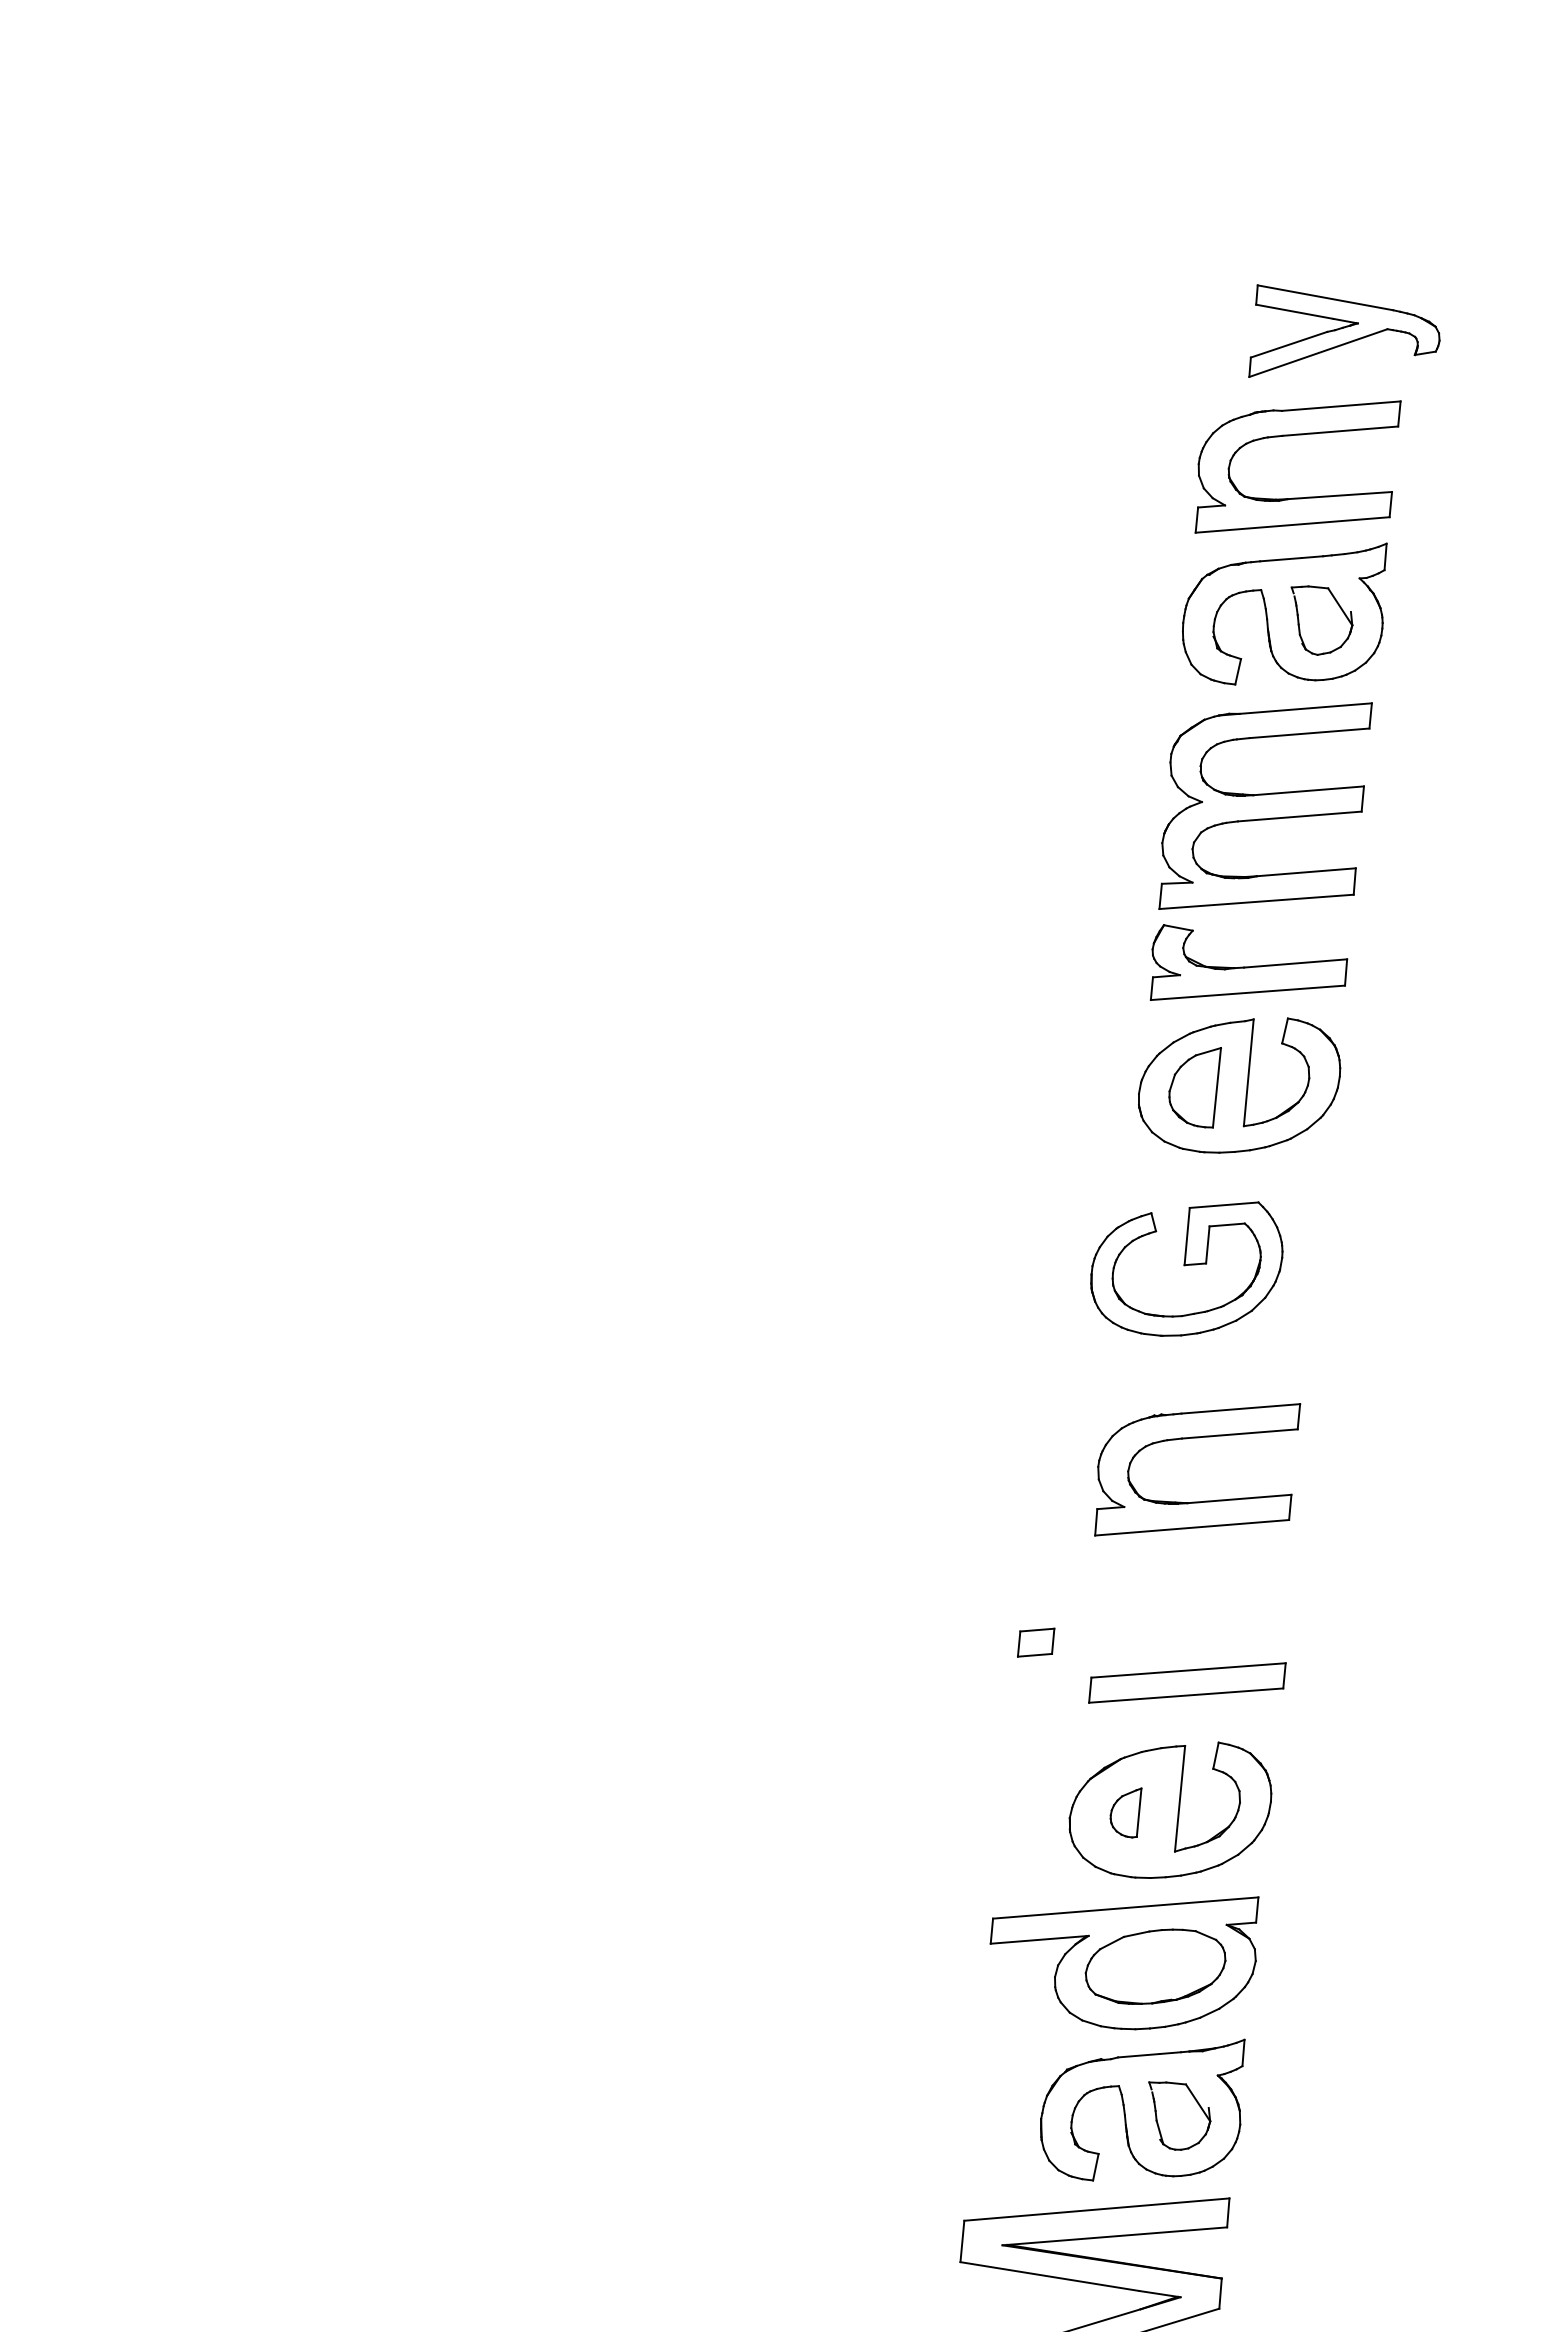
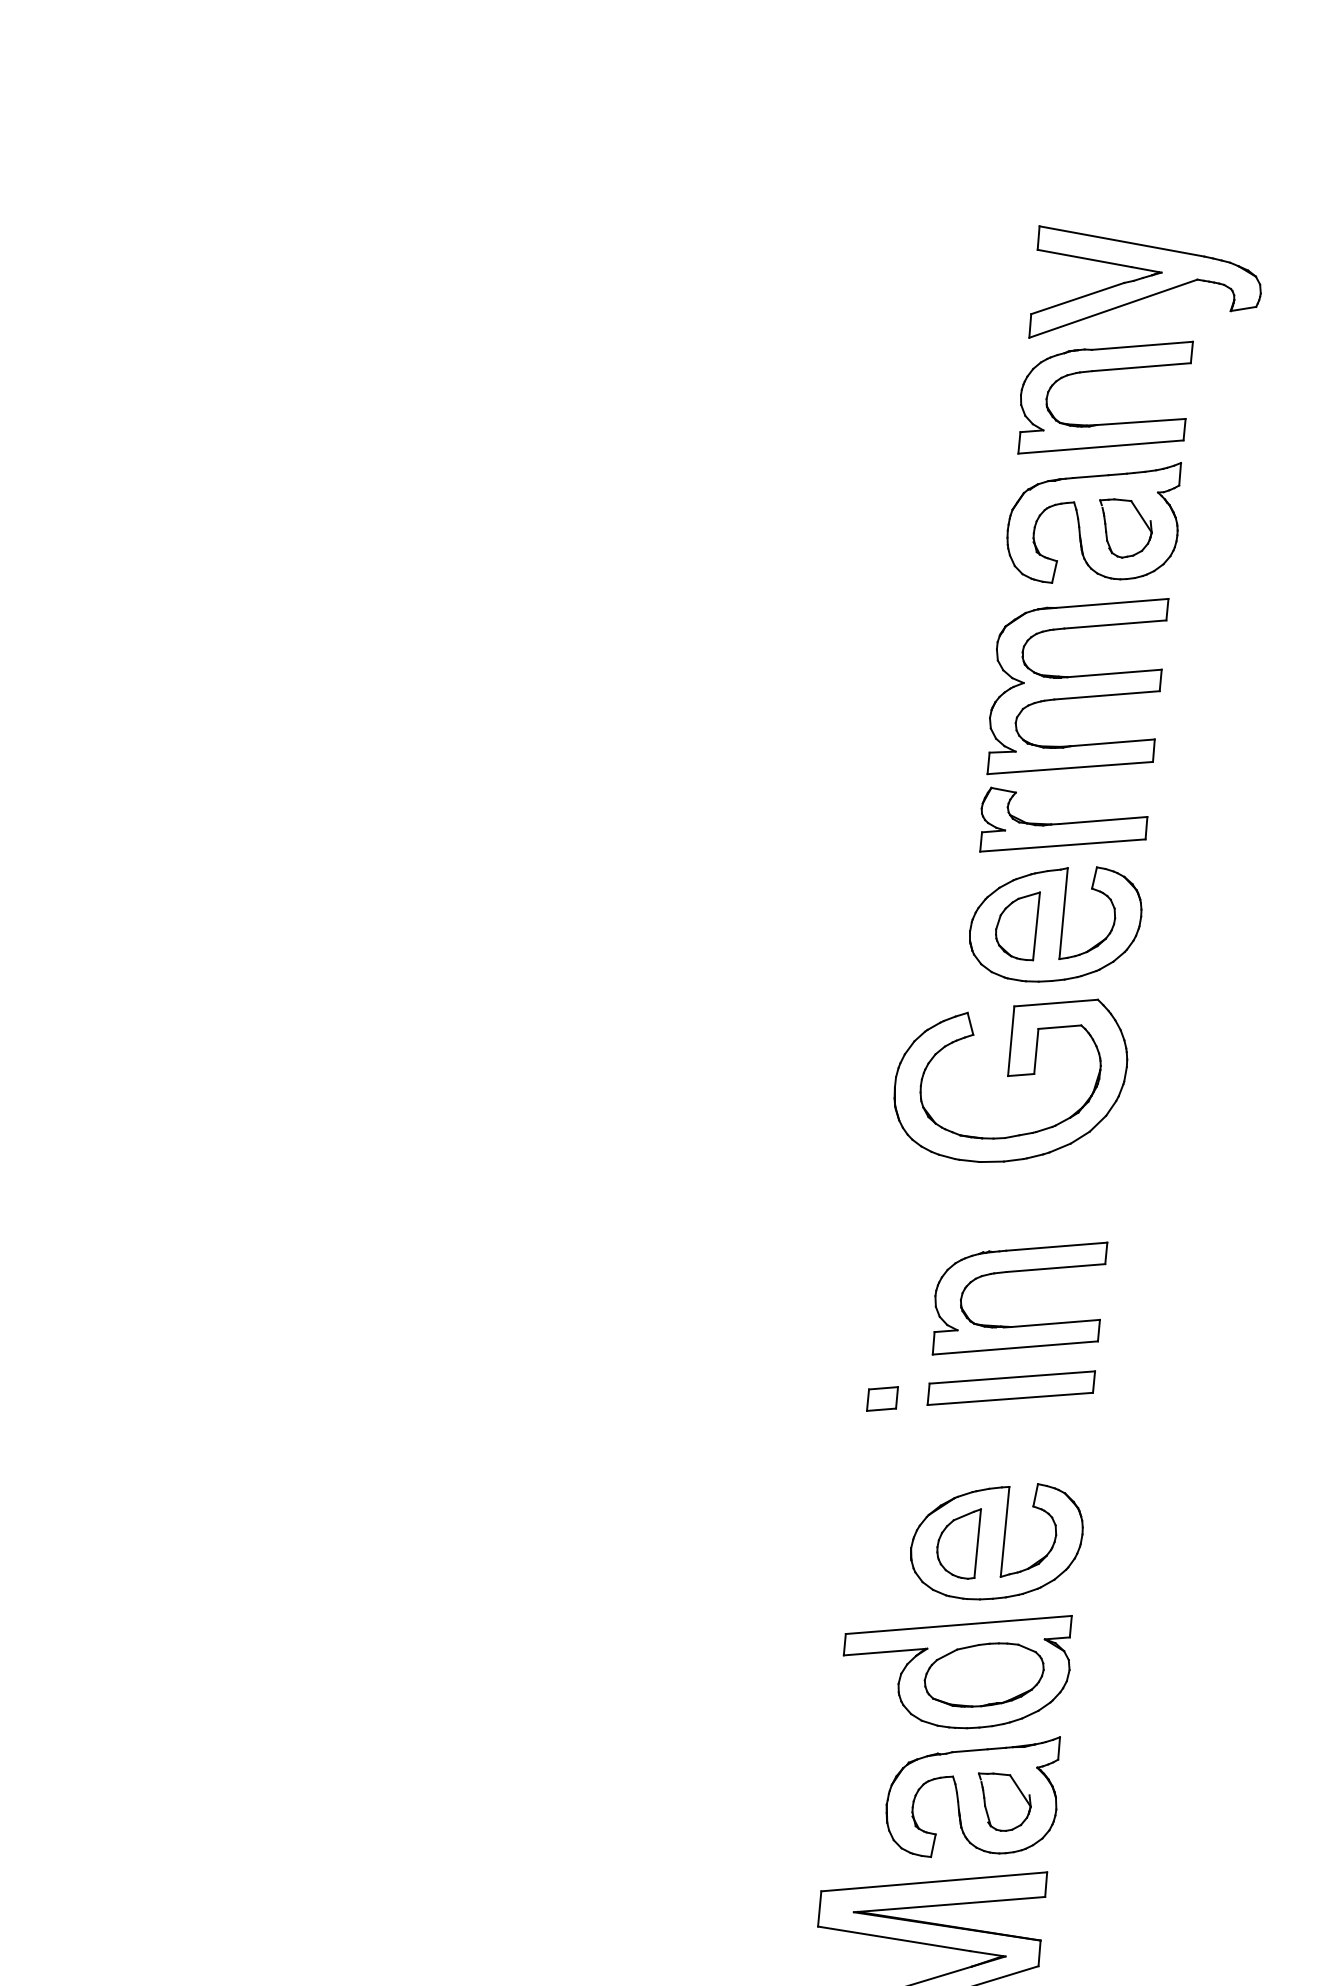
part: (1344, 330) -> (1145, 281), size x1.43
part: (1186, 1268) -> (1010, 1080), size x1.43
part: (1197, 1438) -> (1019, 1271), moved
part: (1187, 1682) -> (1011, 1387), moved
part: (1125, 1812) -> (958, 1543), size x1.67

